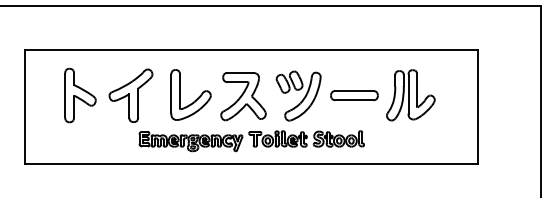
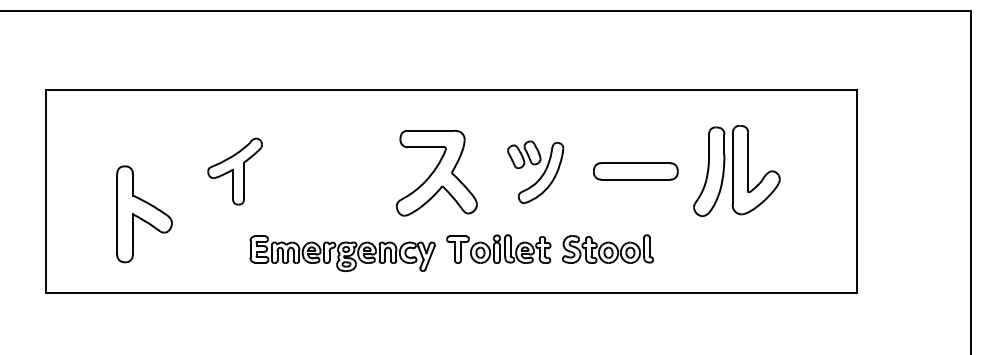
part: (80, 95) -> (144, 214), moved
part: (130, 95) -> (234, 171), size x0.7
part: (298, 95) -> (535, 171), size x0.7
part: (195, 99) -> (350, 178), removed

